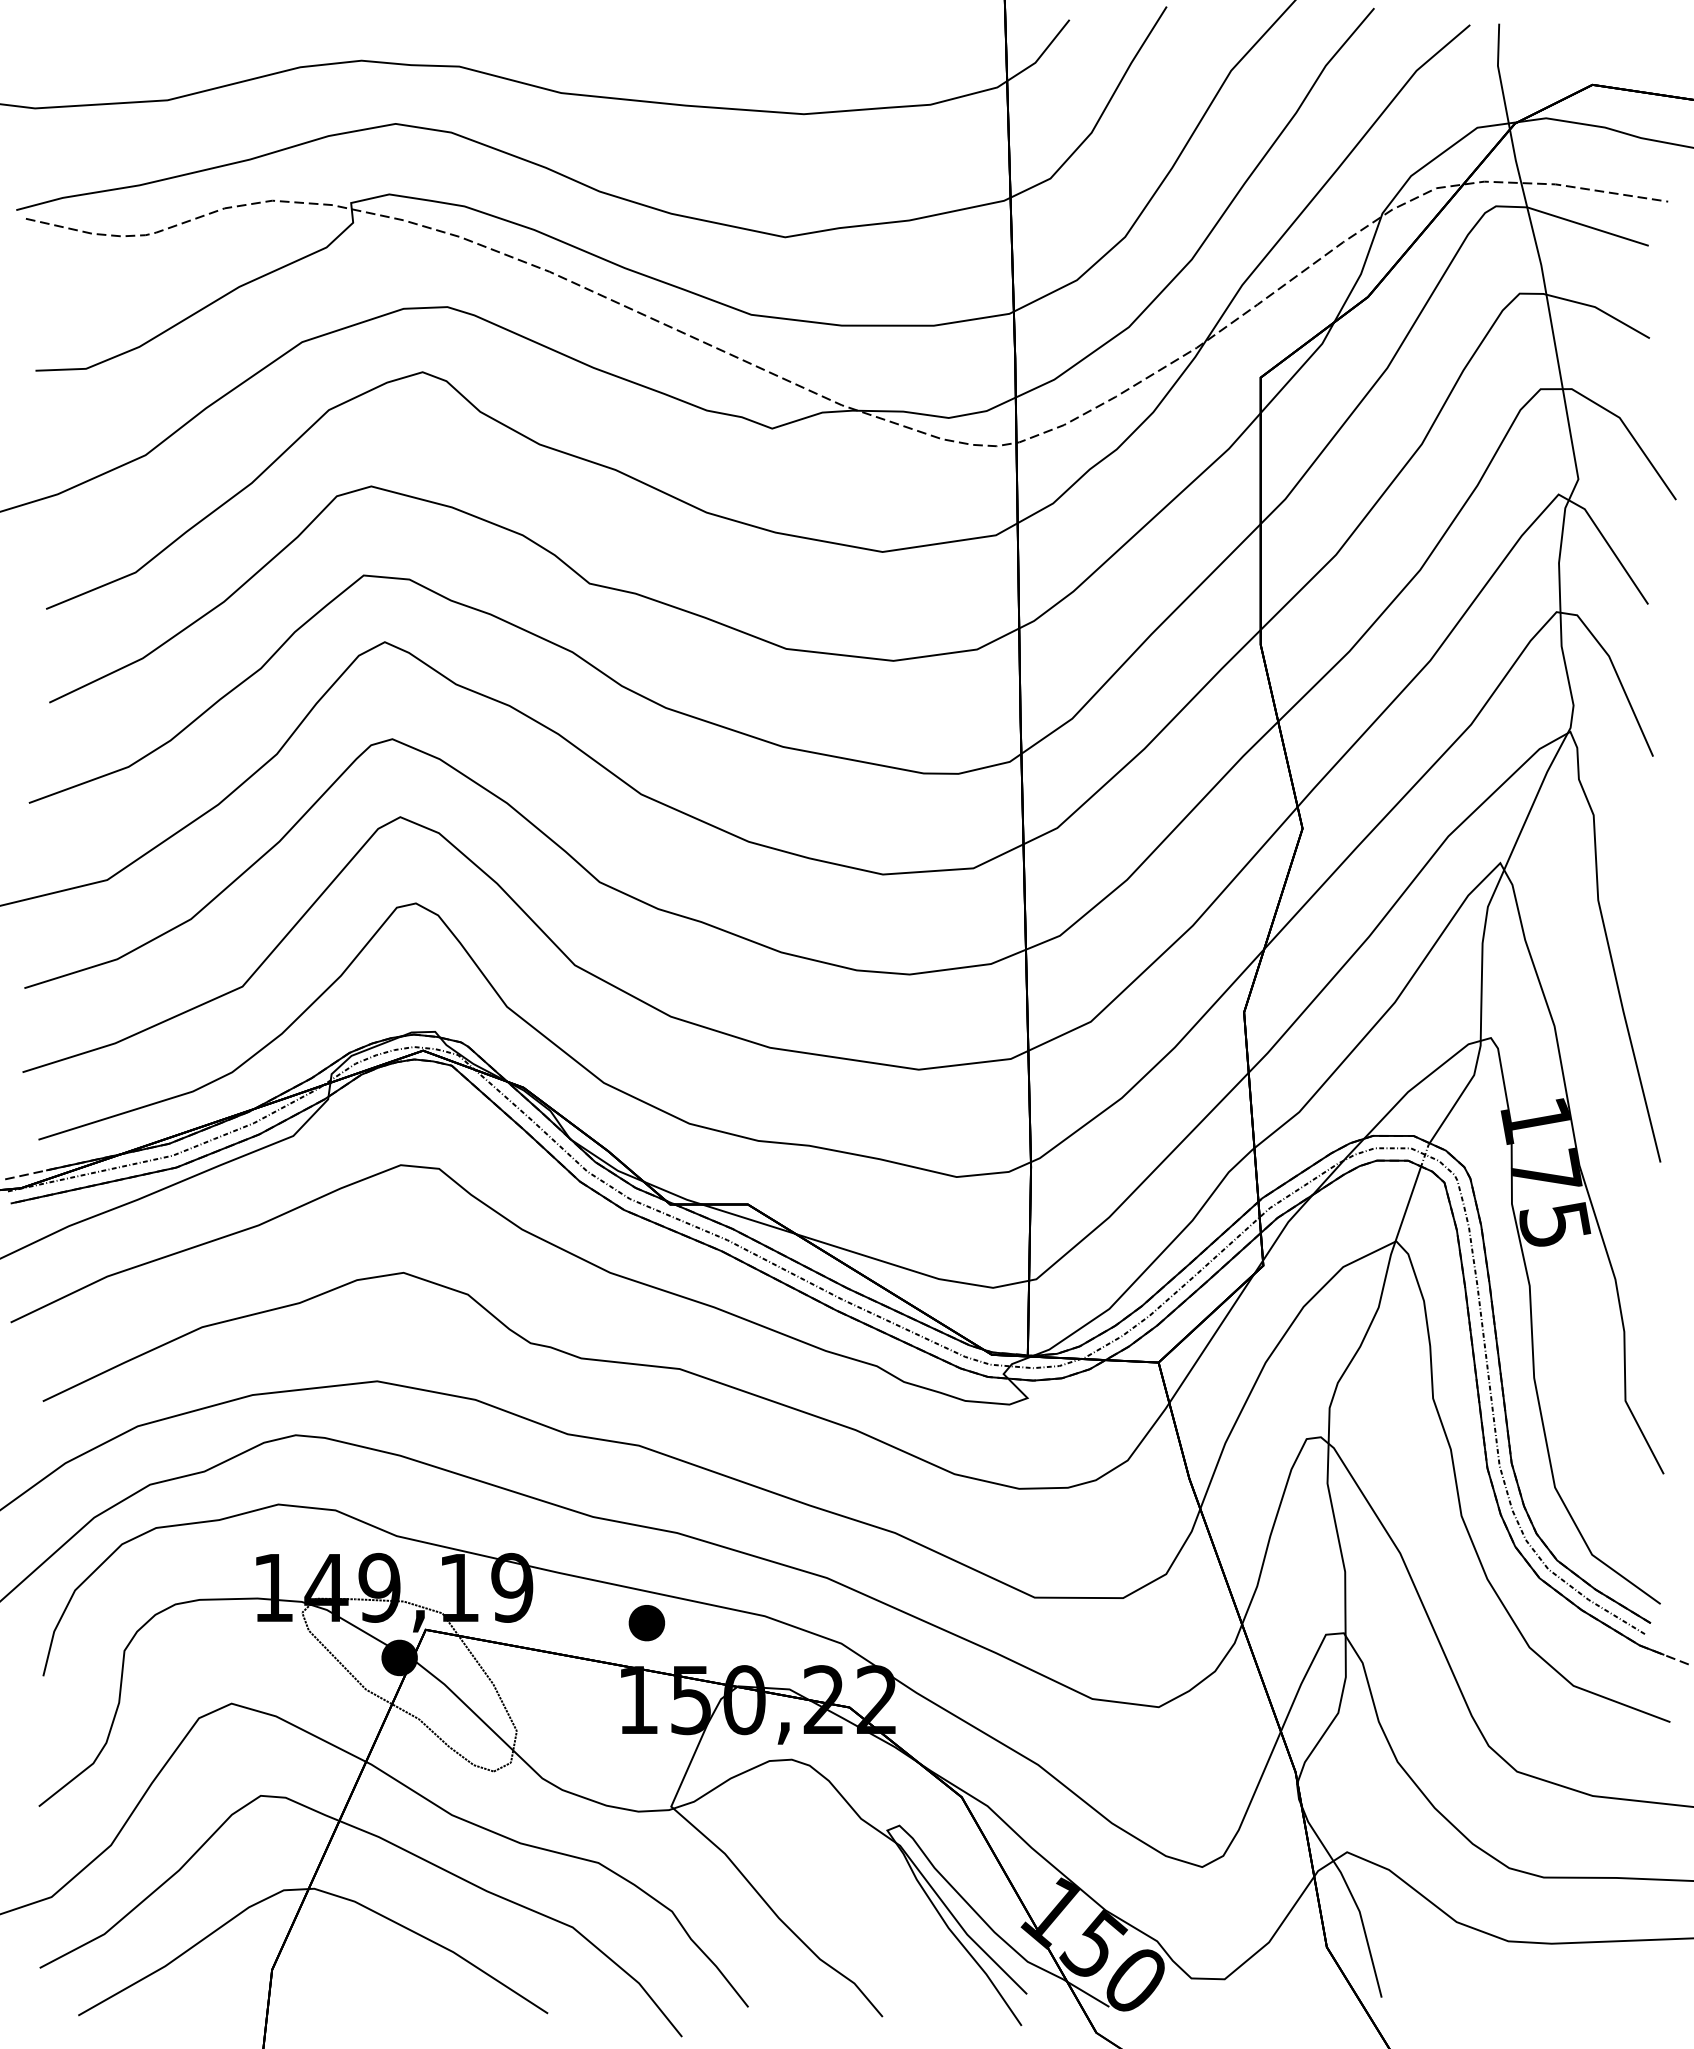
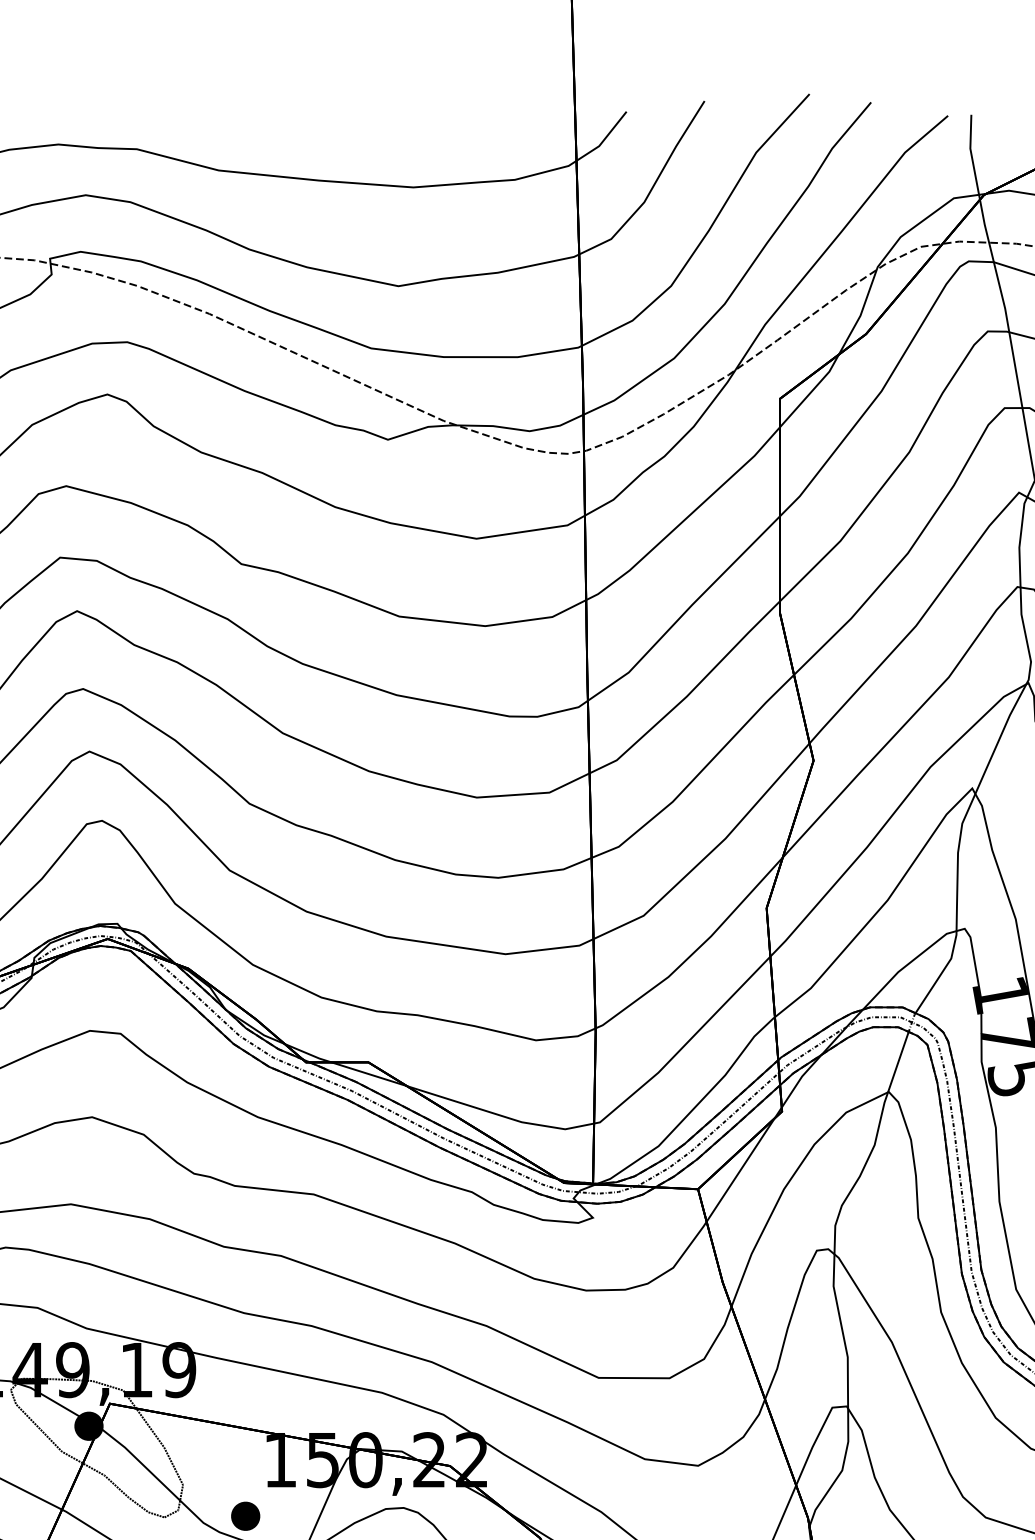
part: (646, 1623) -> (245, 1516), moved

